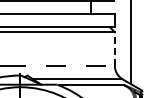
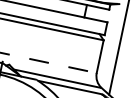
line: (114, 48) -> (99, 56), dashed -> solid

